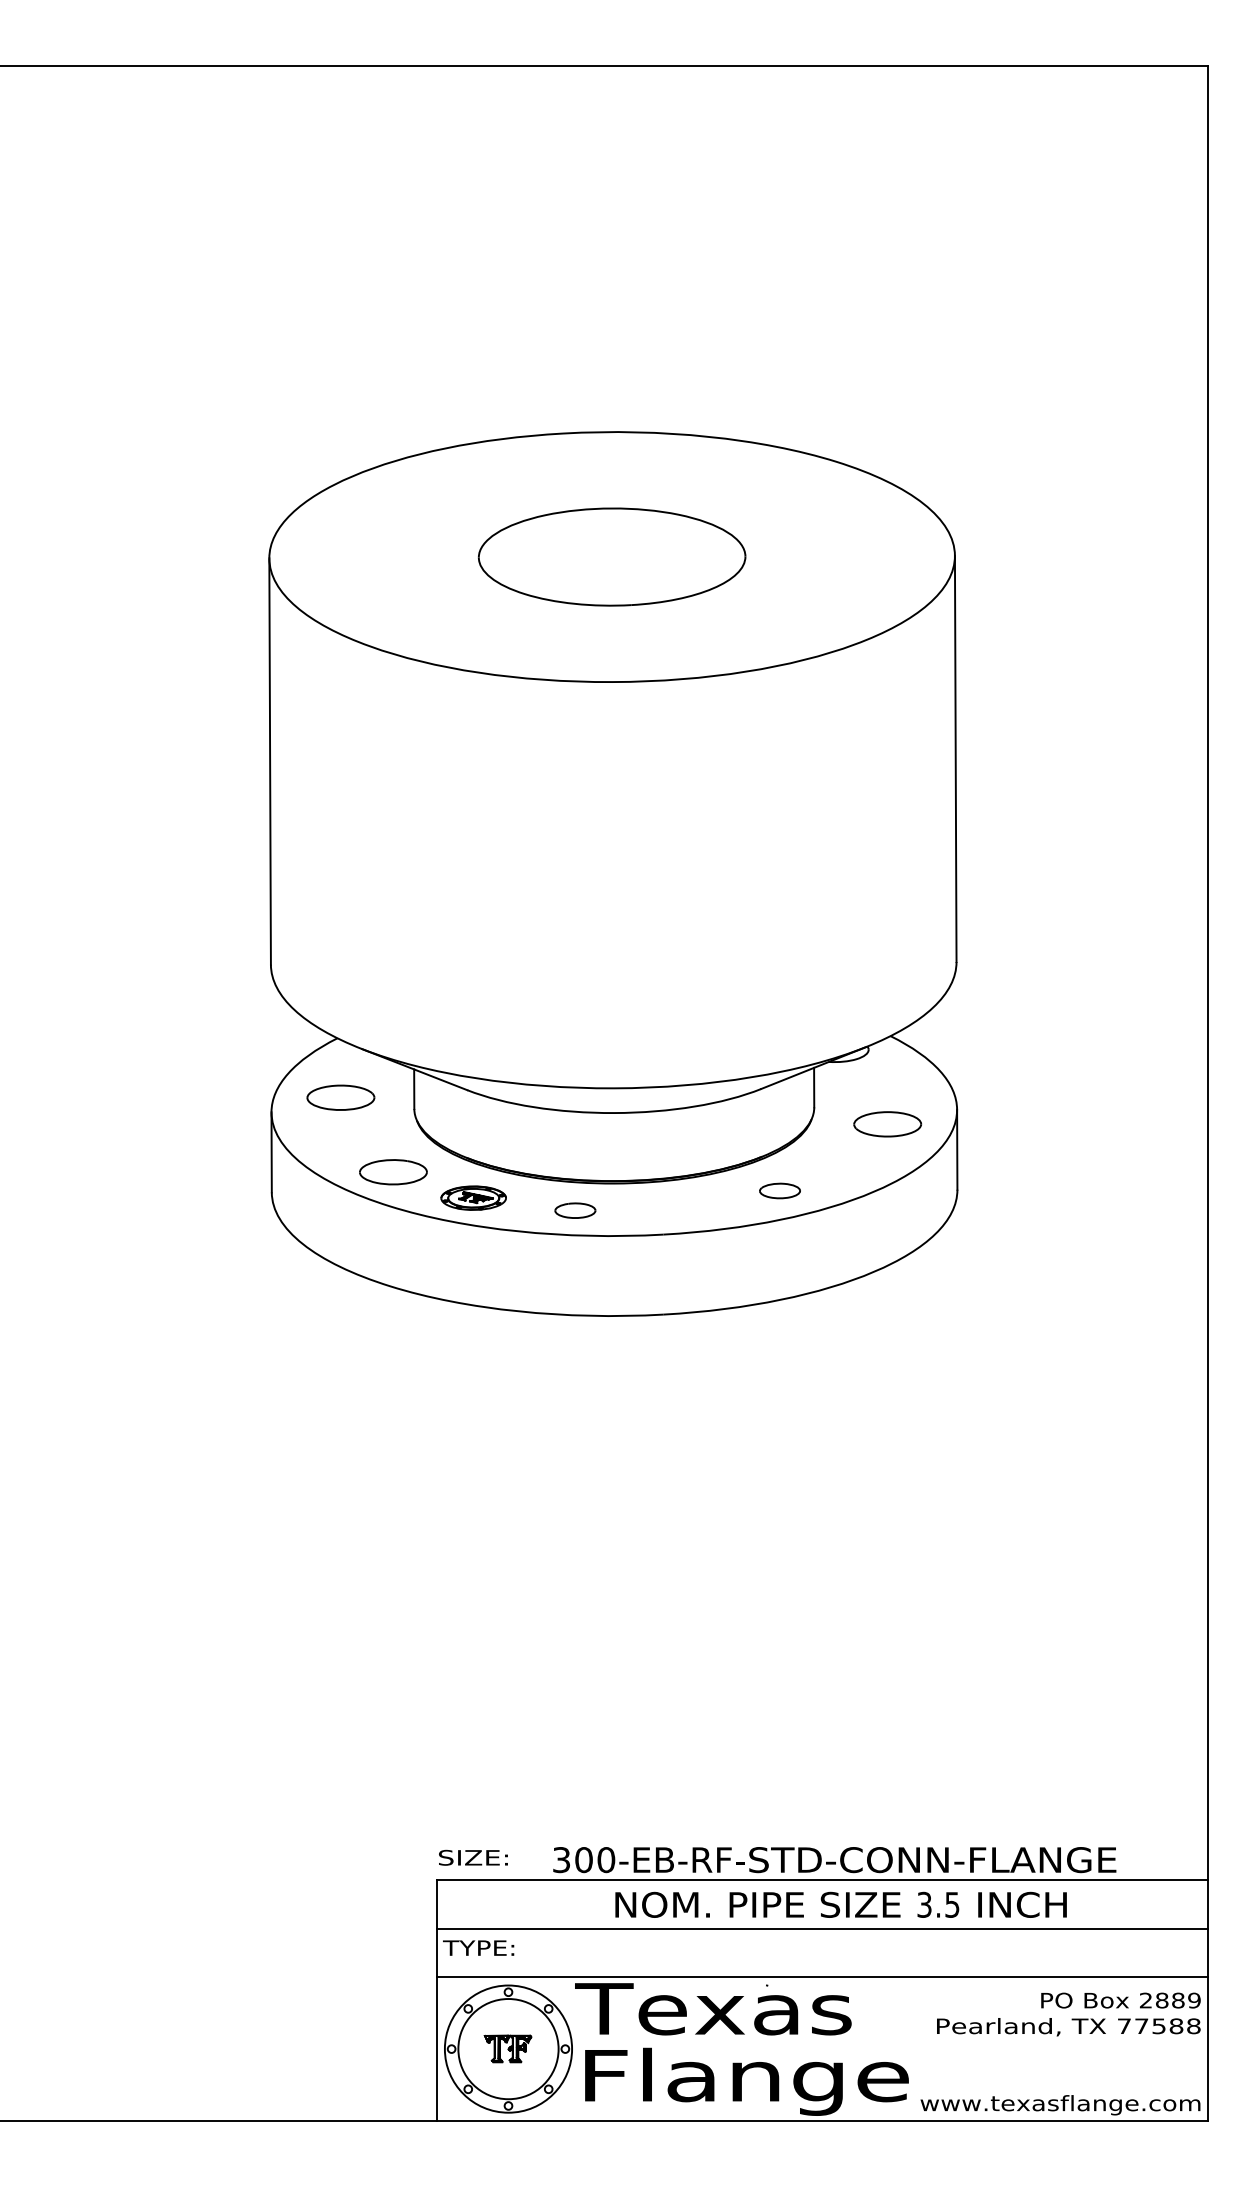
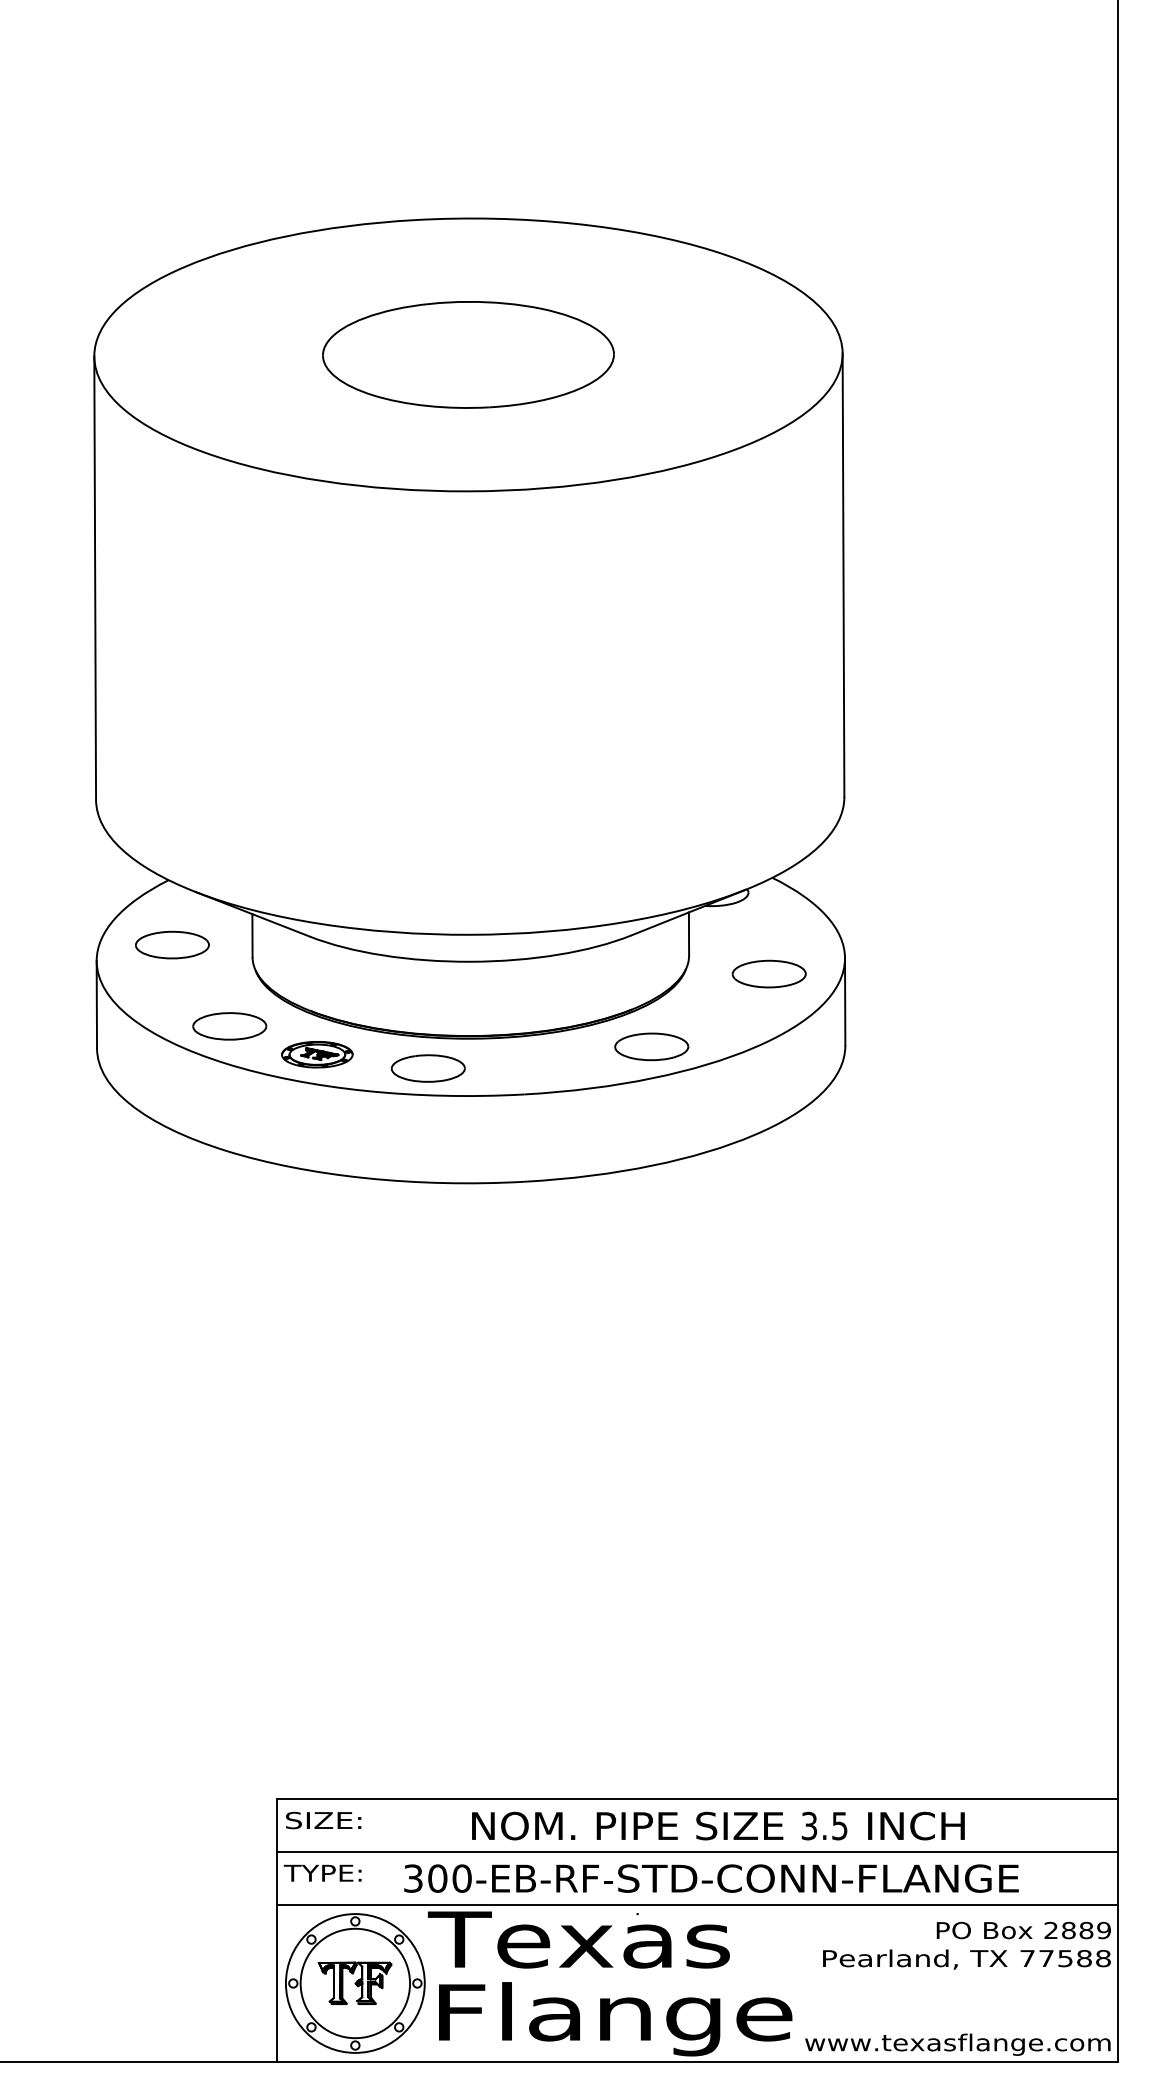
part: (779, 1190) -> (651, 1046), size x1.67
part: (575, 1210) -> (428, 1068), size x1.67
text: (473, 1857) -> (323, 1820), moved
text: (834, 1860) -> (711, 1879), moved
part: (507, 2048) -> (354, 1982), size x1.43

